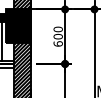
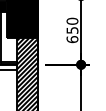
text: (57, 36) -> (71, 30), 600 -> 650

